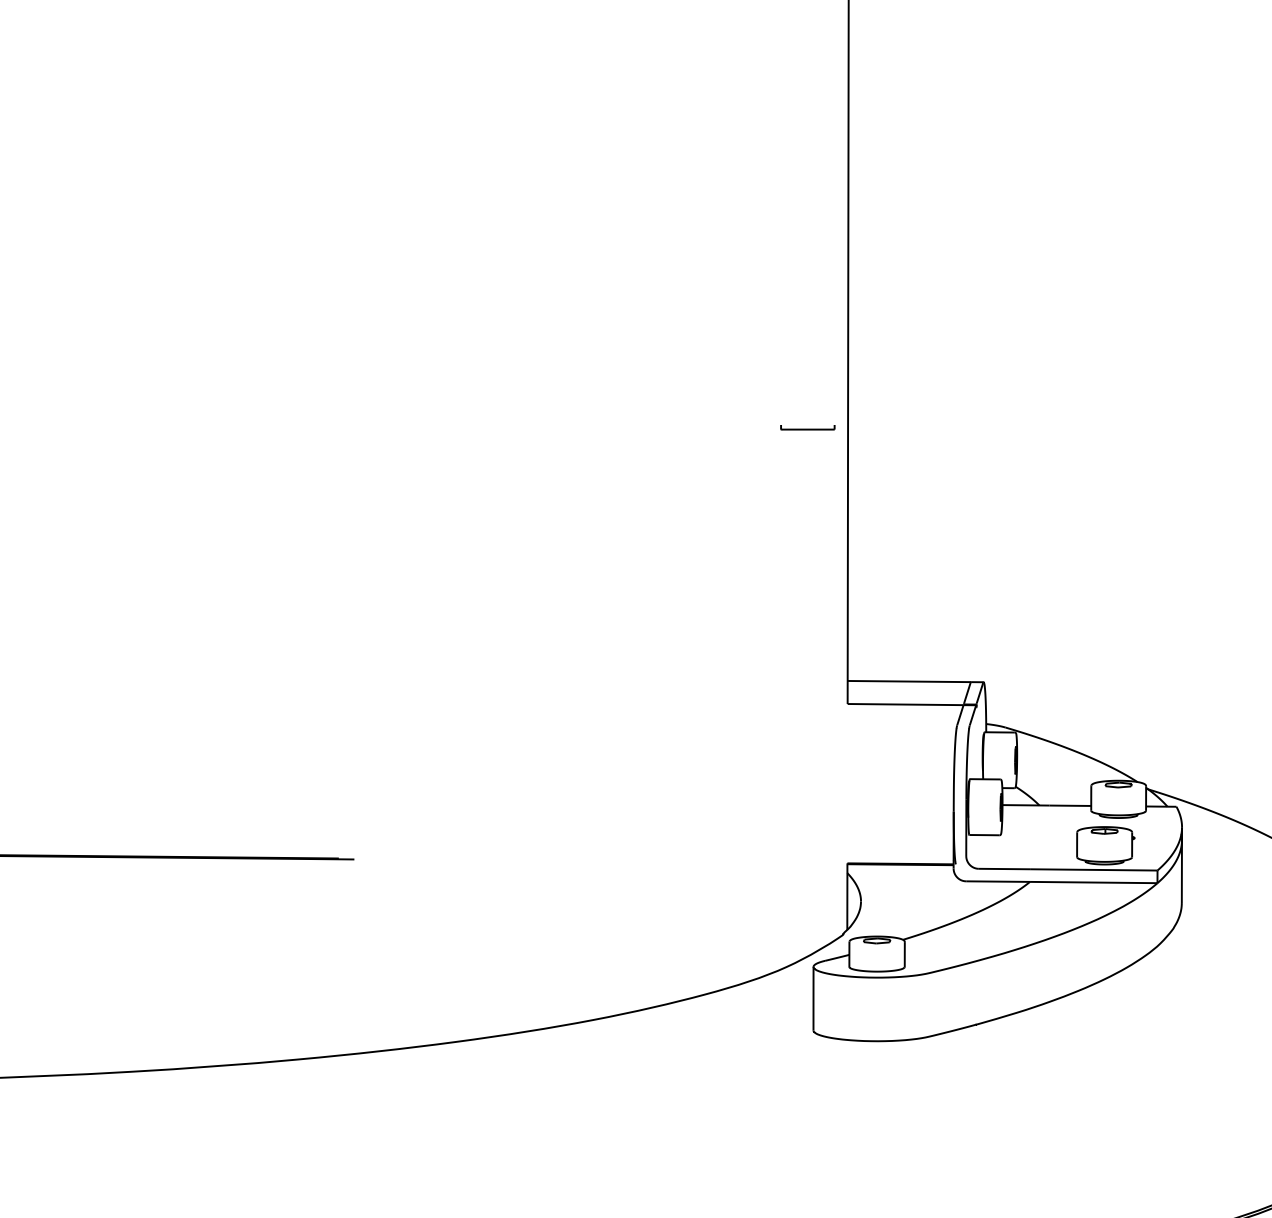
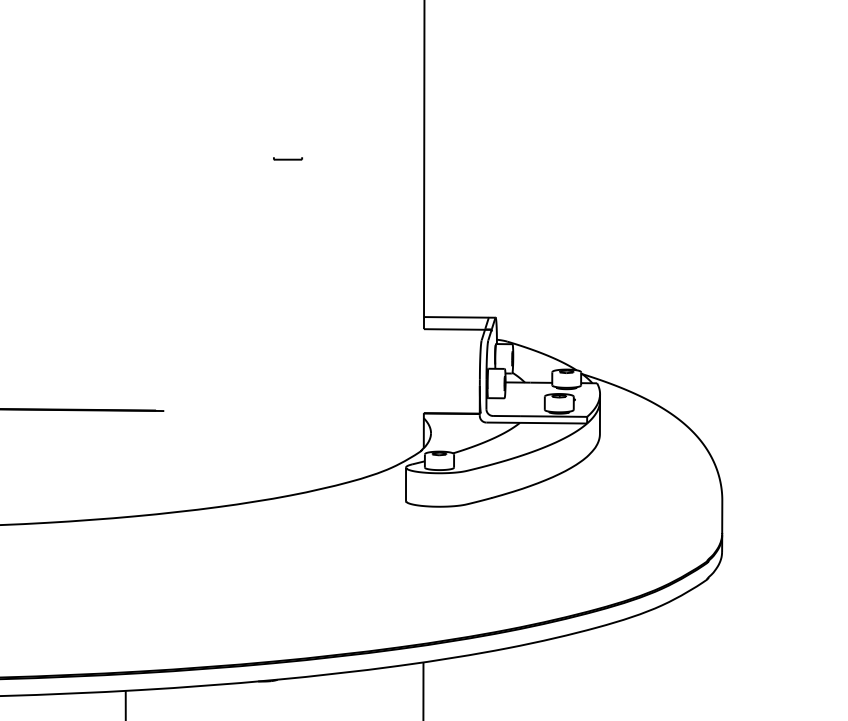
line: (806, 427) -> (287, 158), moved

